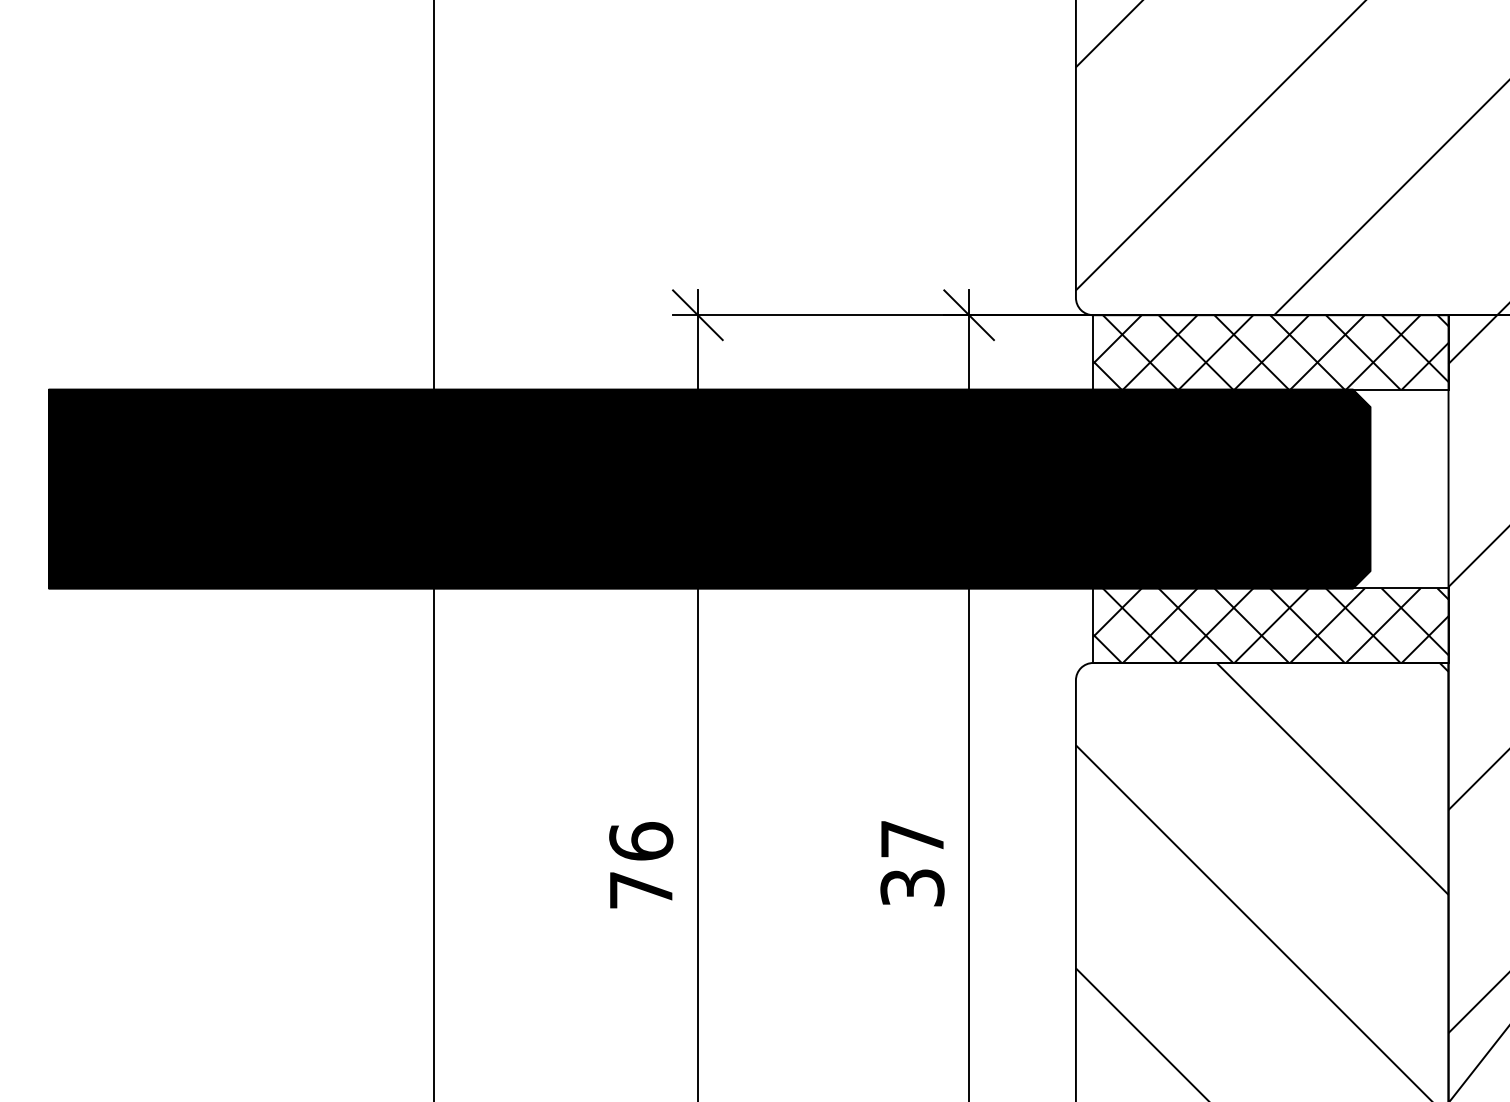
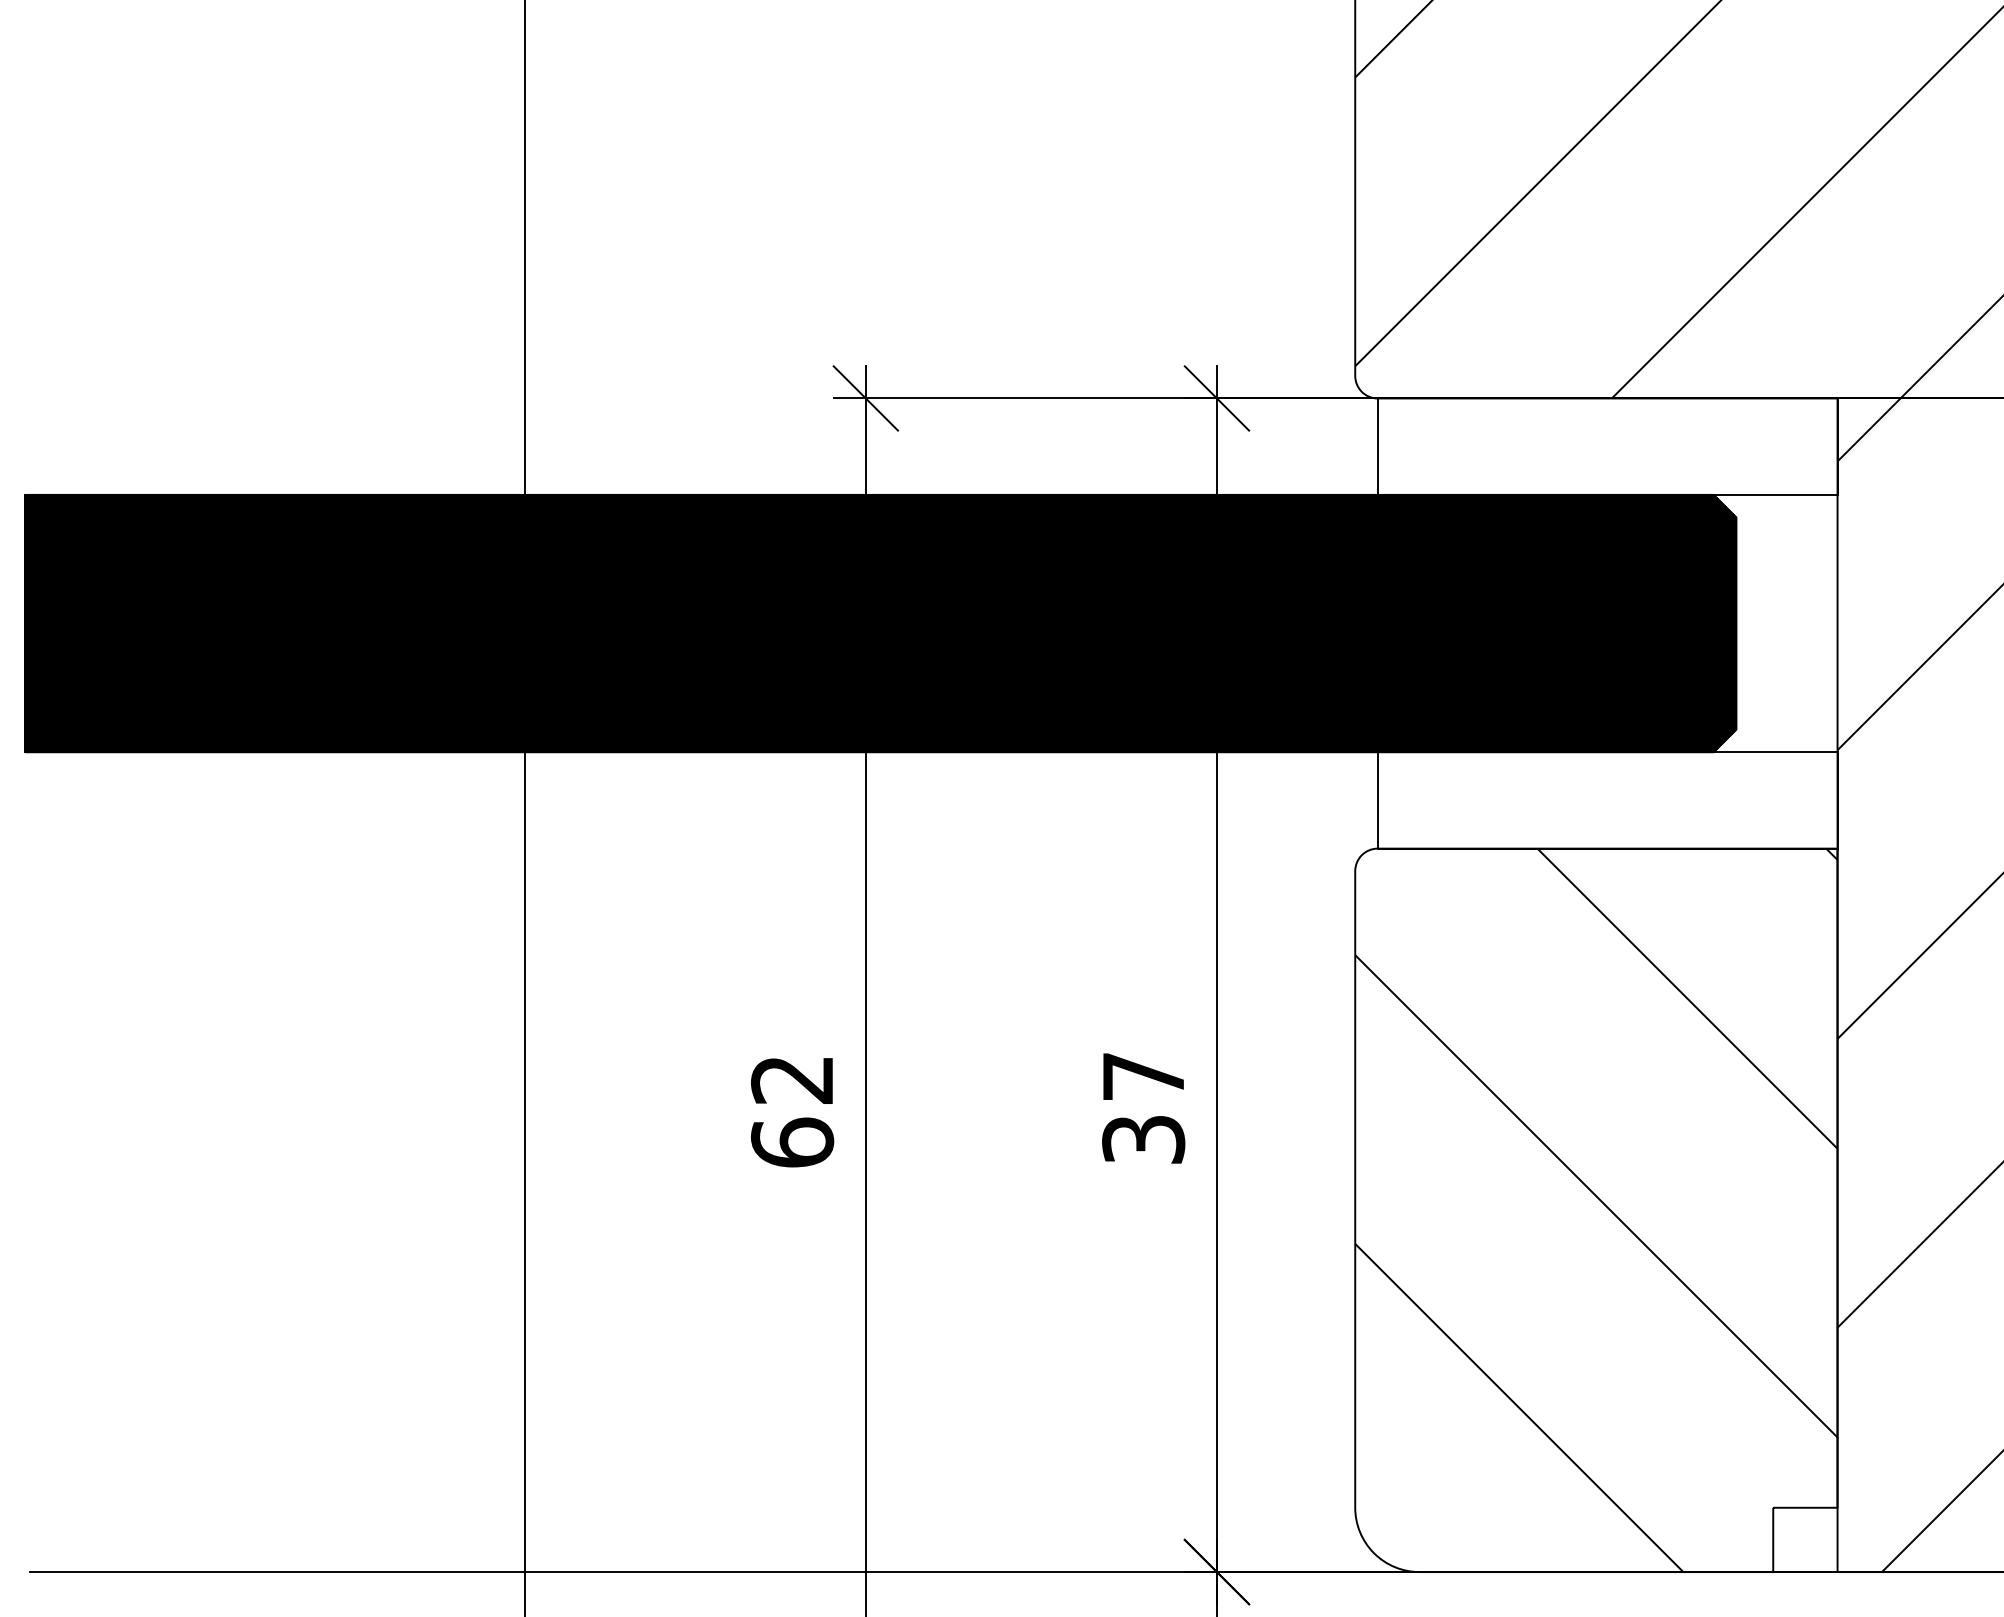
hatch: (1270, 352) -> (1607, 446), removed
hatch: (1270, 625) -> (1607, 800), removed
text: (641, 865) -> (792, 1110), 76 -> 62

